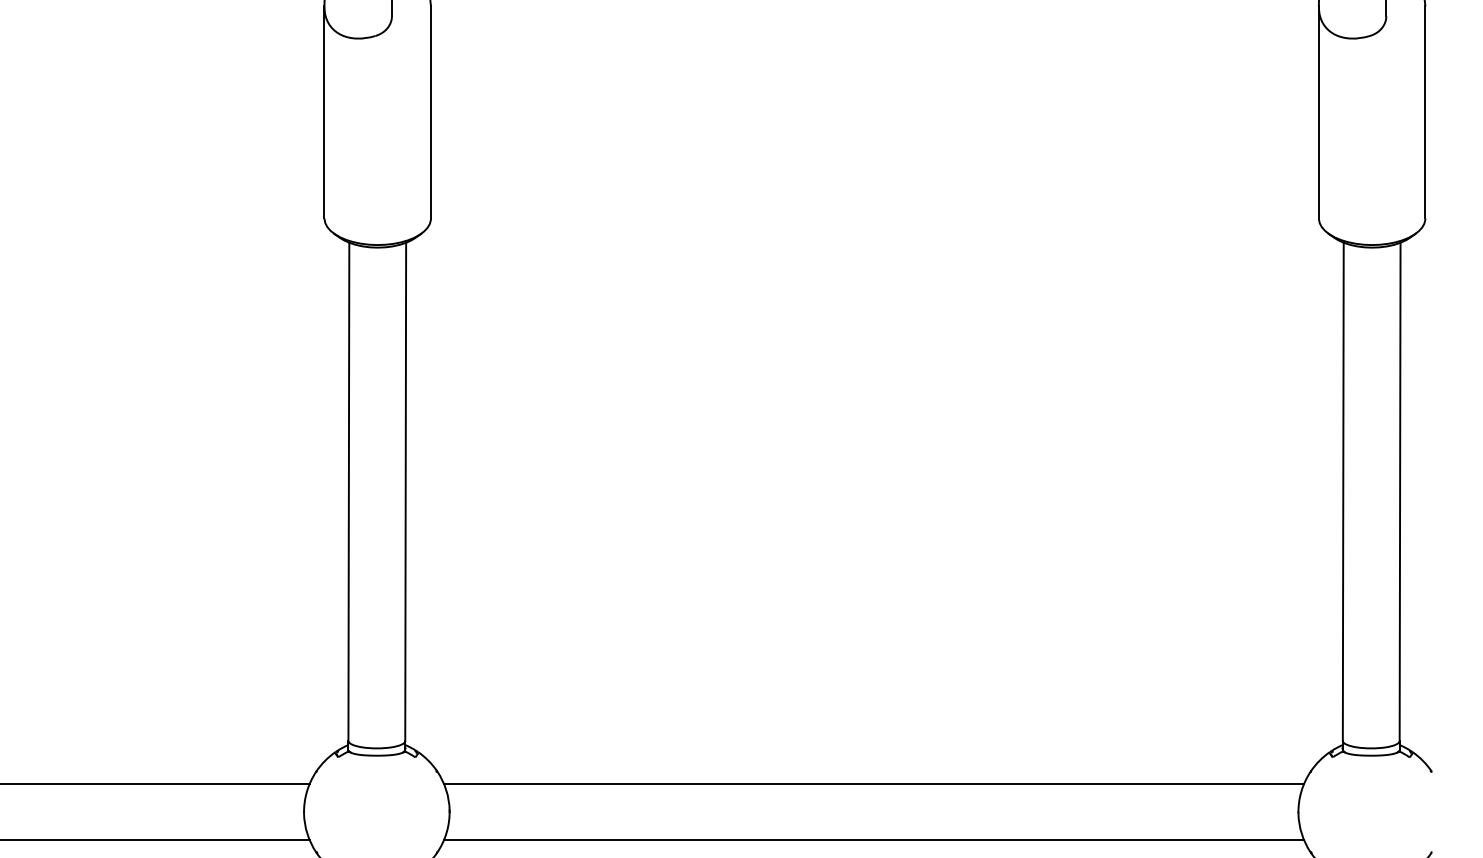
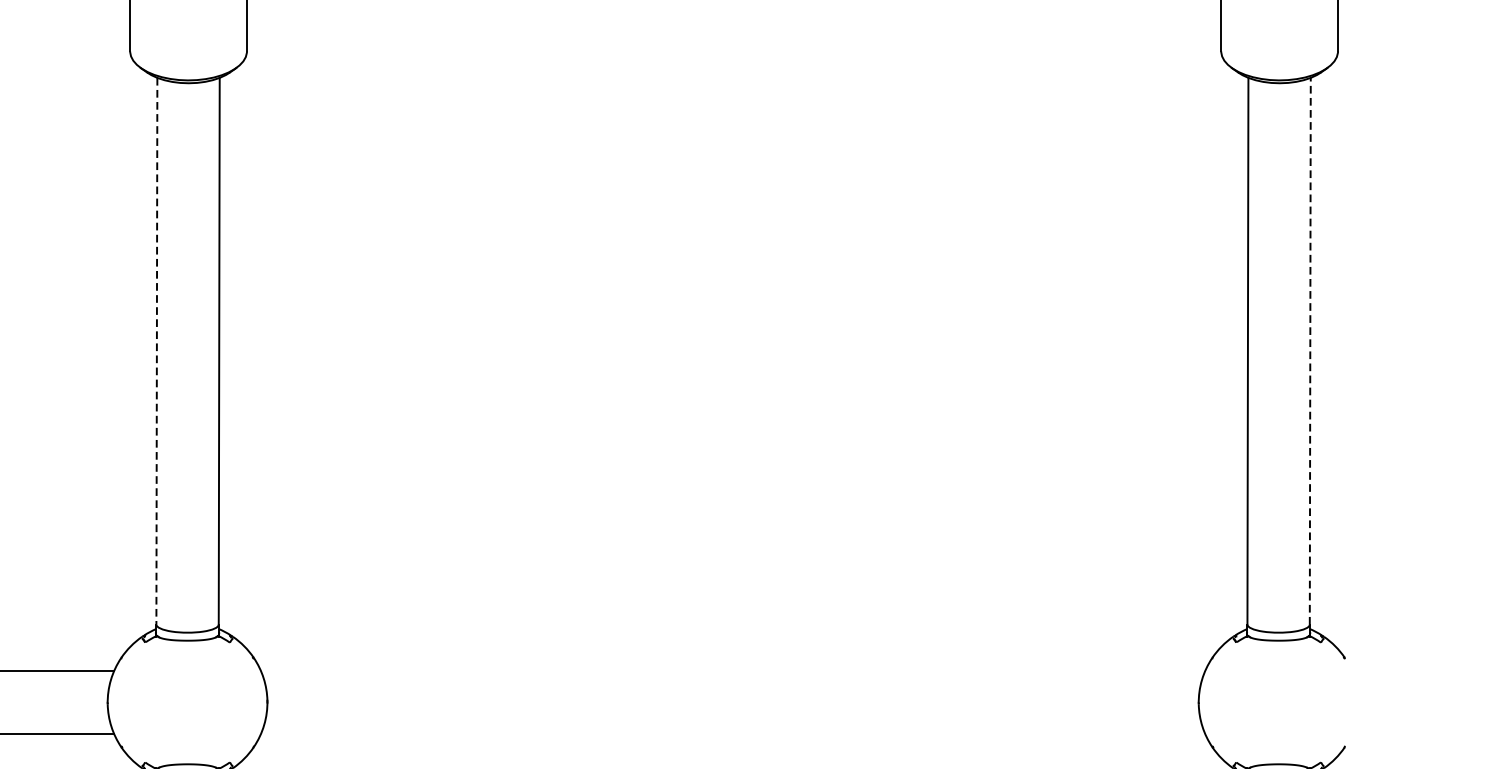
line: (1400, 491) -> (1310, 350), solid -> dashed
line: (348, 492) -> (156, 351), solid -> dashed
line: (873, 783) -> (732, 671), removed
line: (873, 840) -> (732, 733), removed

